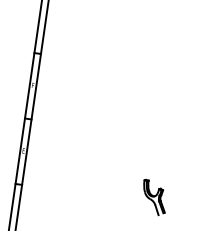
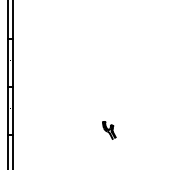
part: (154, 197) -> (109, 130), size x0.7

